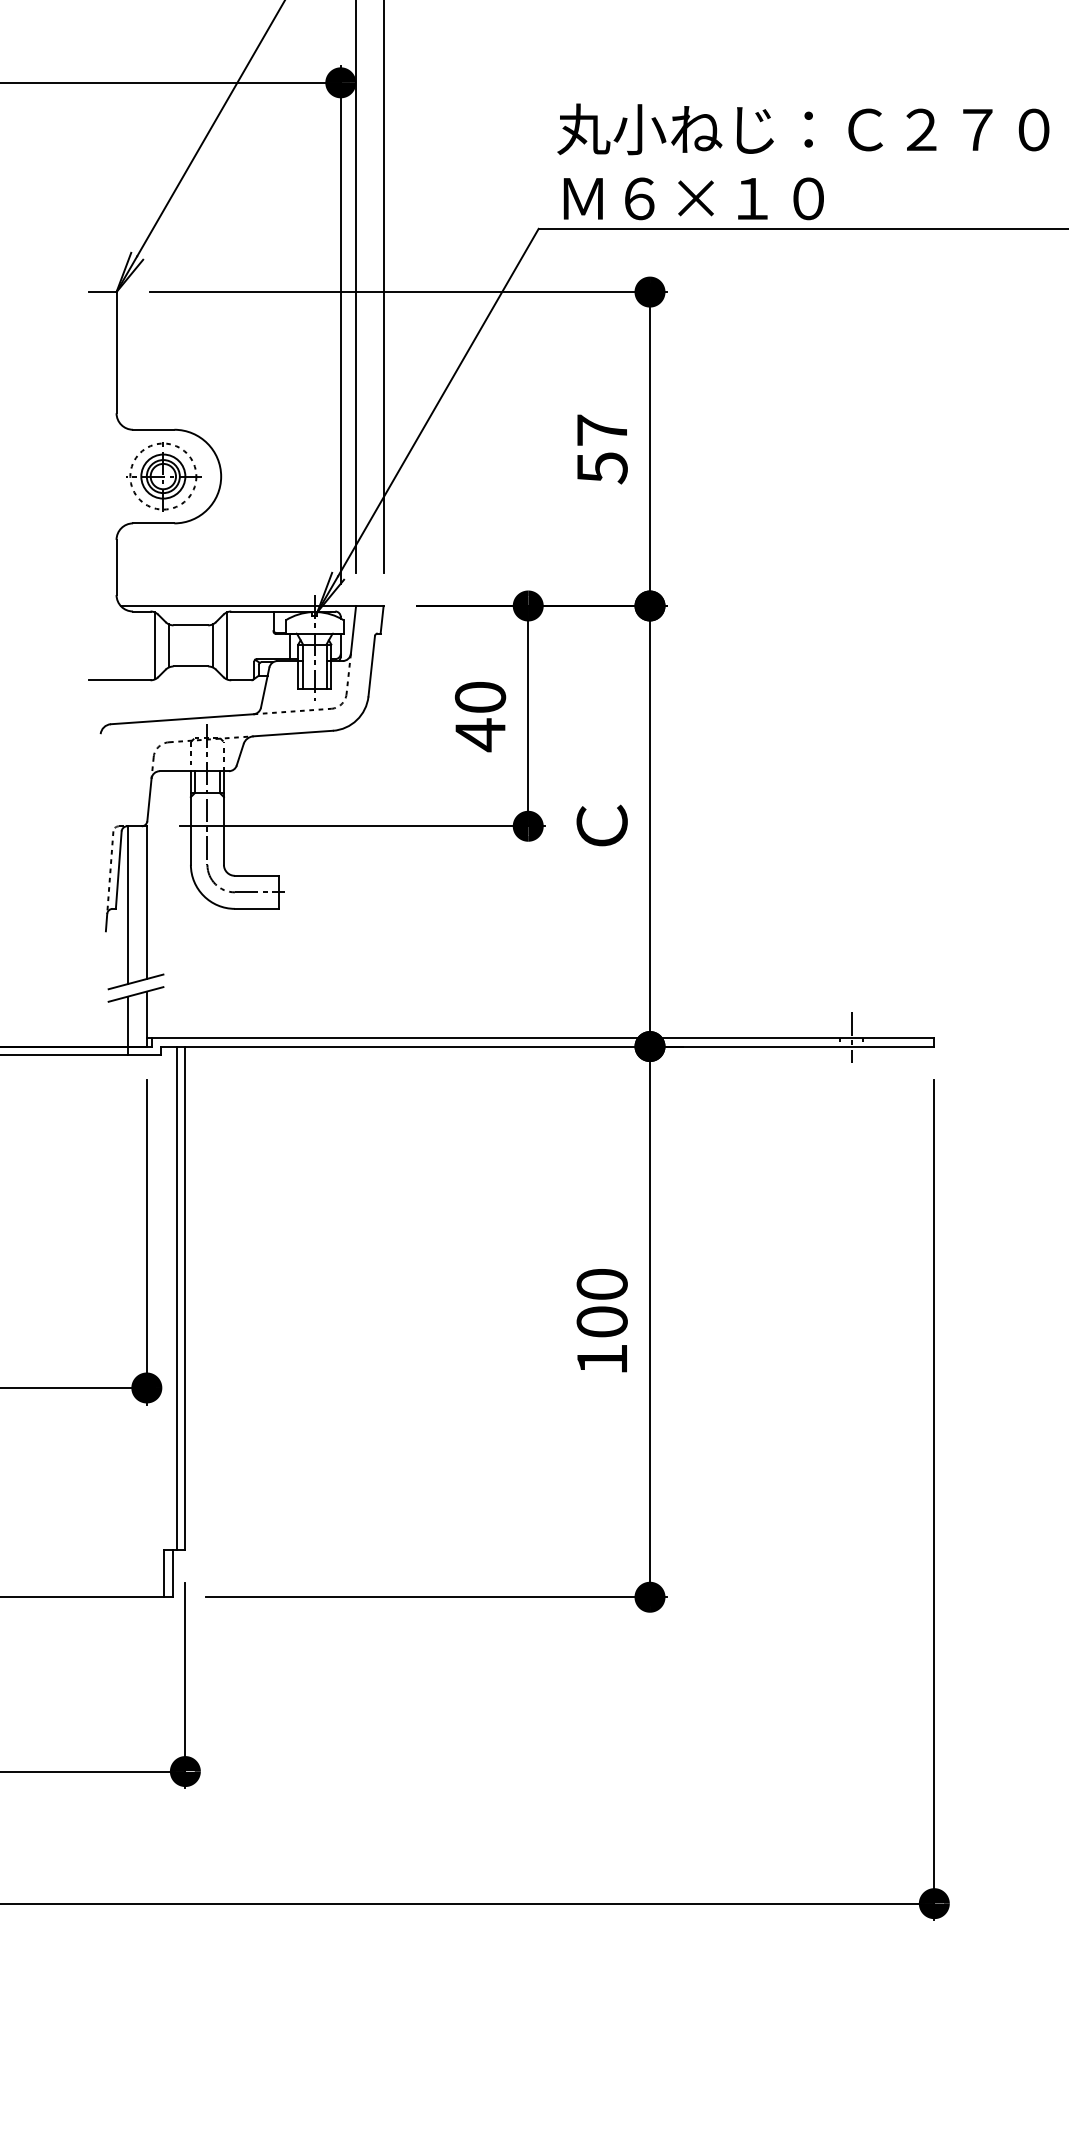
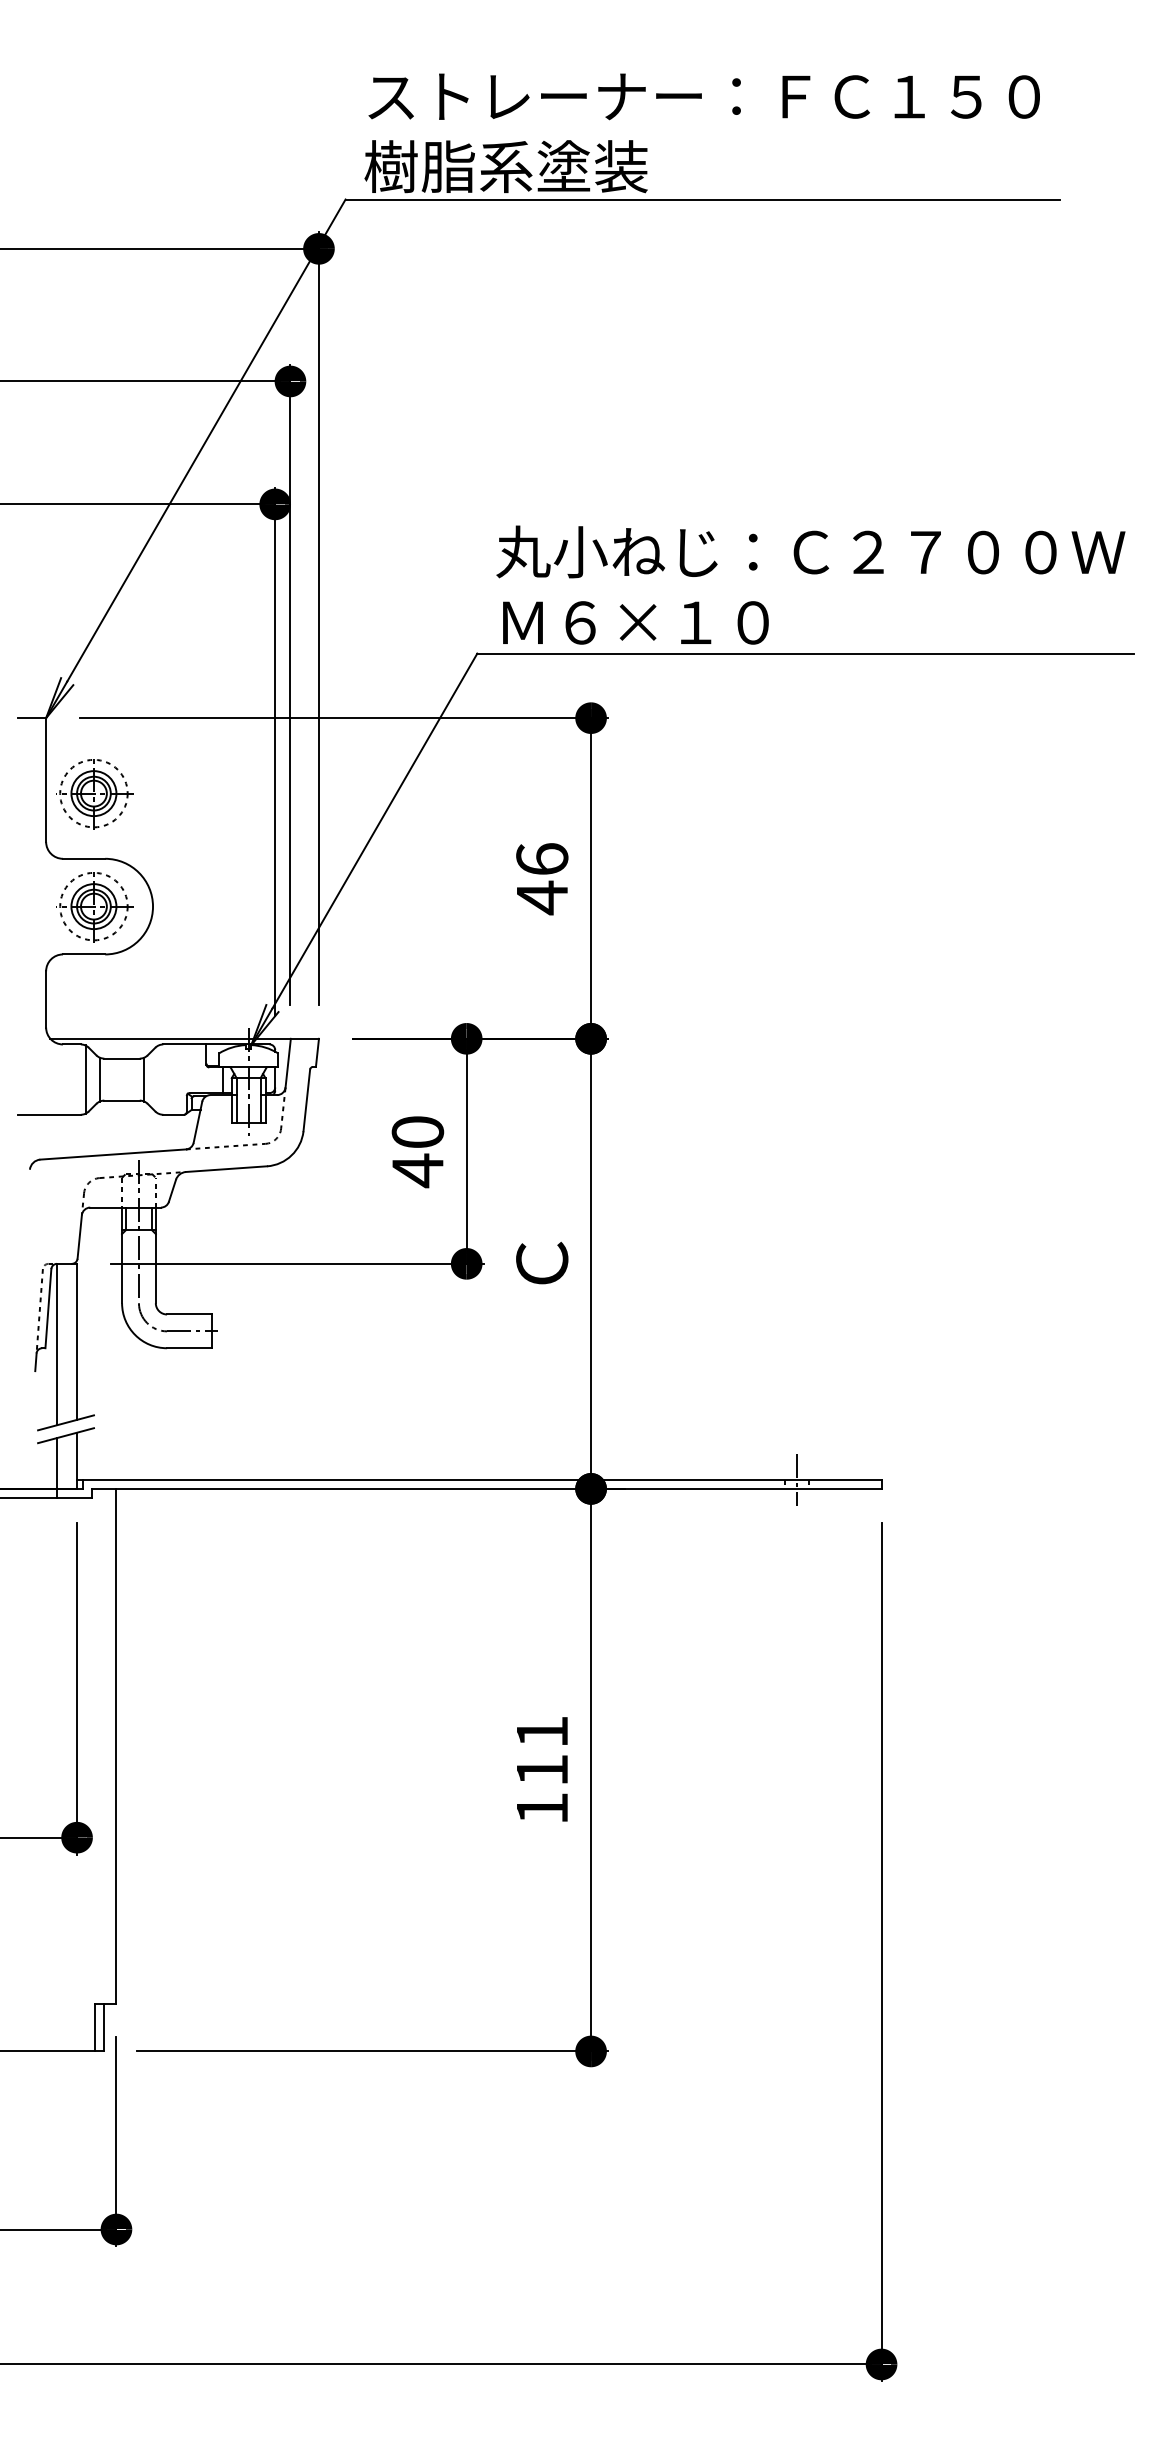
part: (163, 366) -> (94, 794), added
text: (602, 450) -> (542, 879), 57 -> 46
line: (226, 645) -> (158, 1079), removed
line: (176, 1297) -> (107, 1745), removed
text: (602, 1302) -> (542, 1750), 100 -> 111

